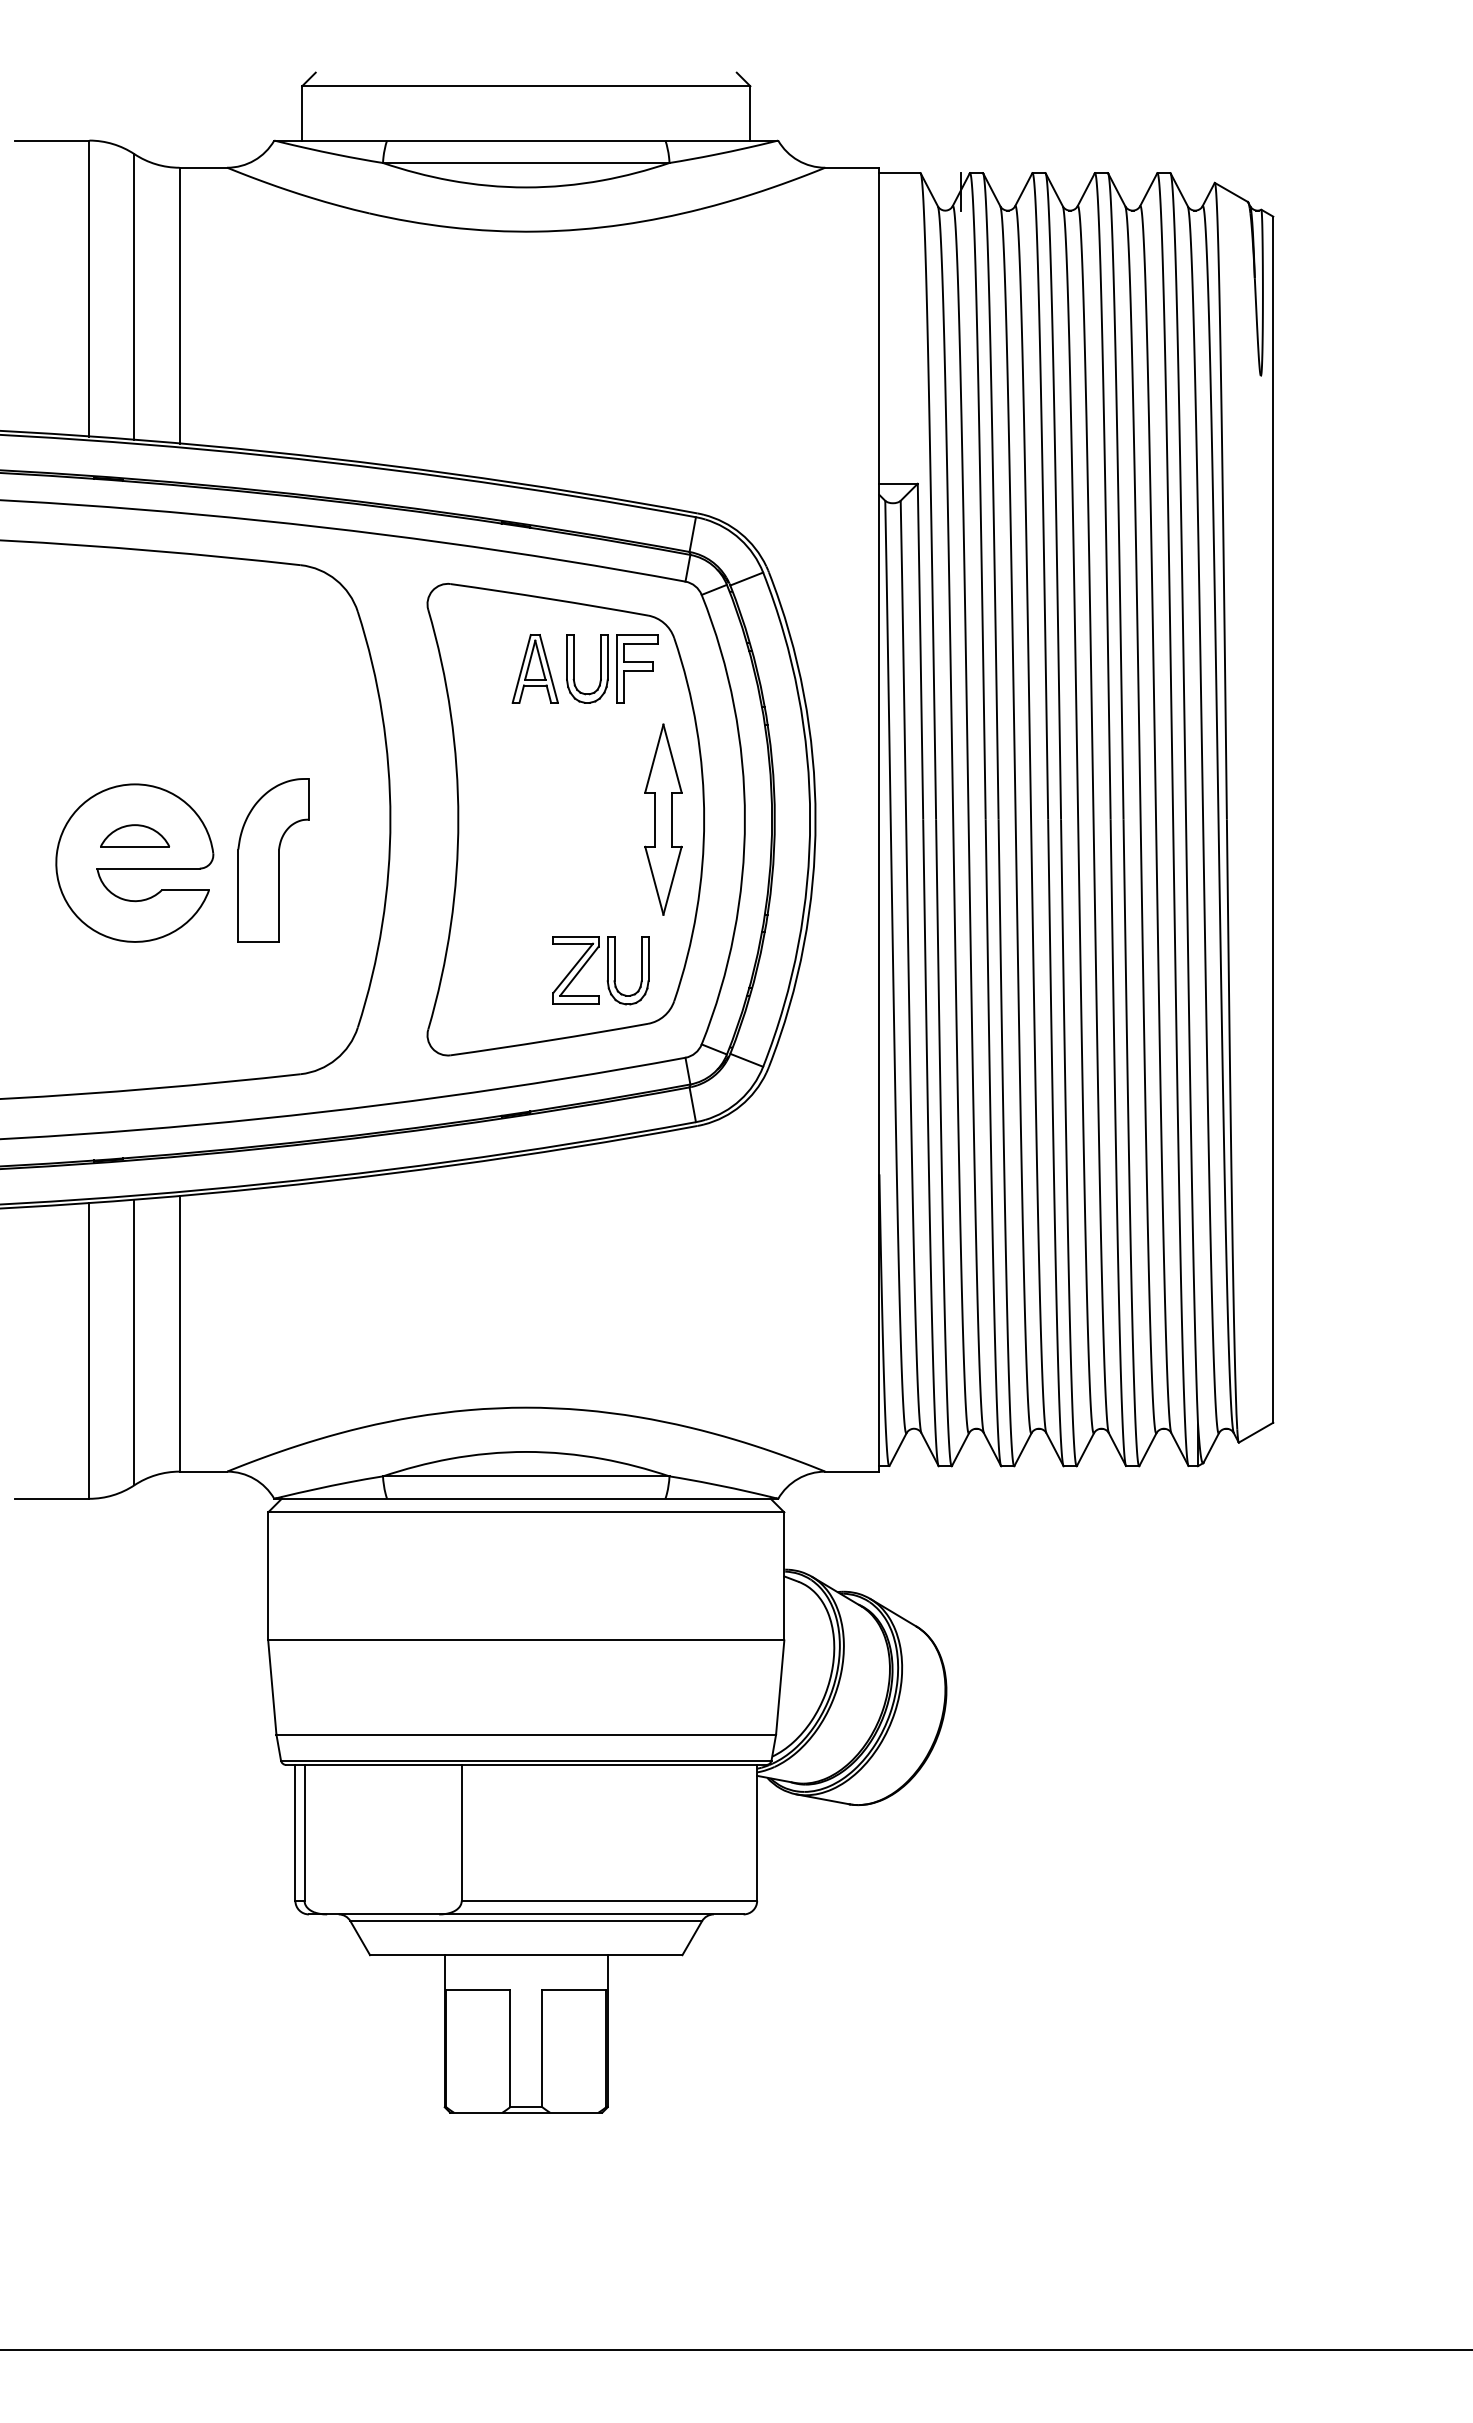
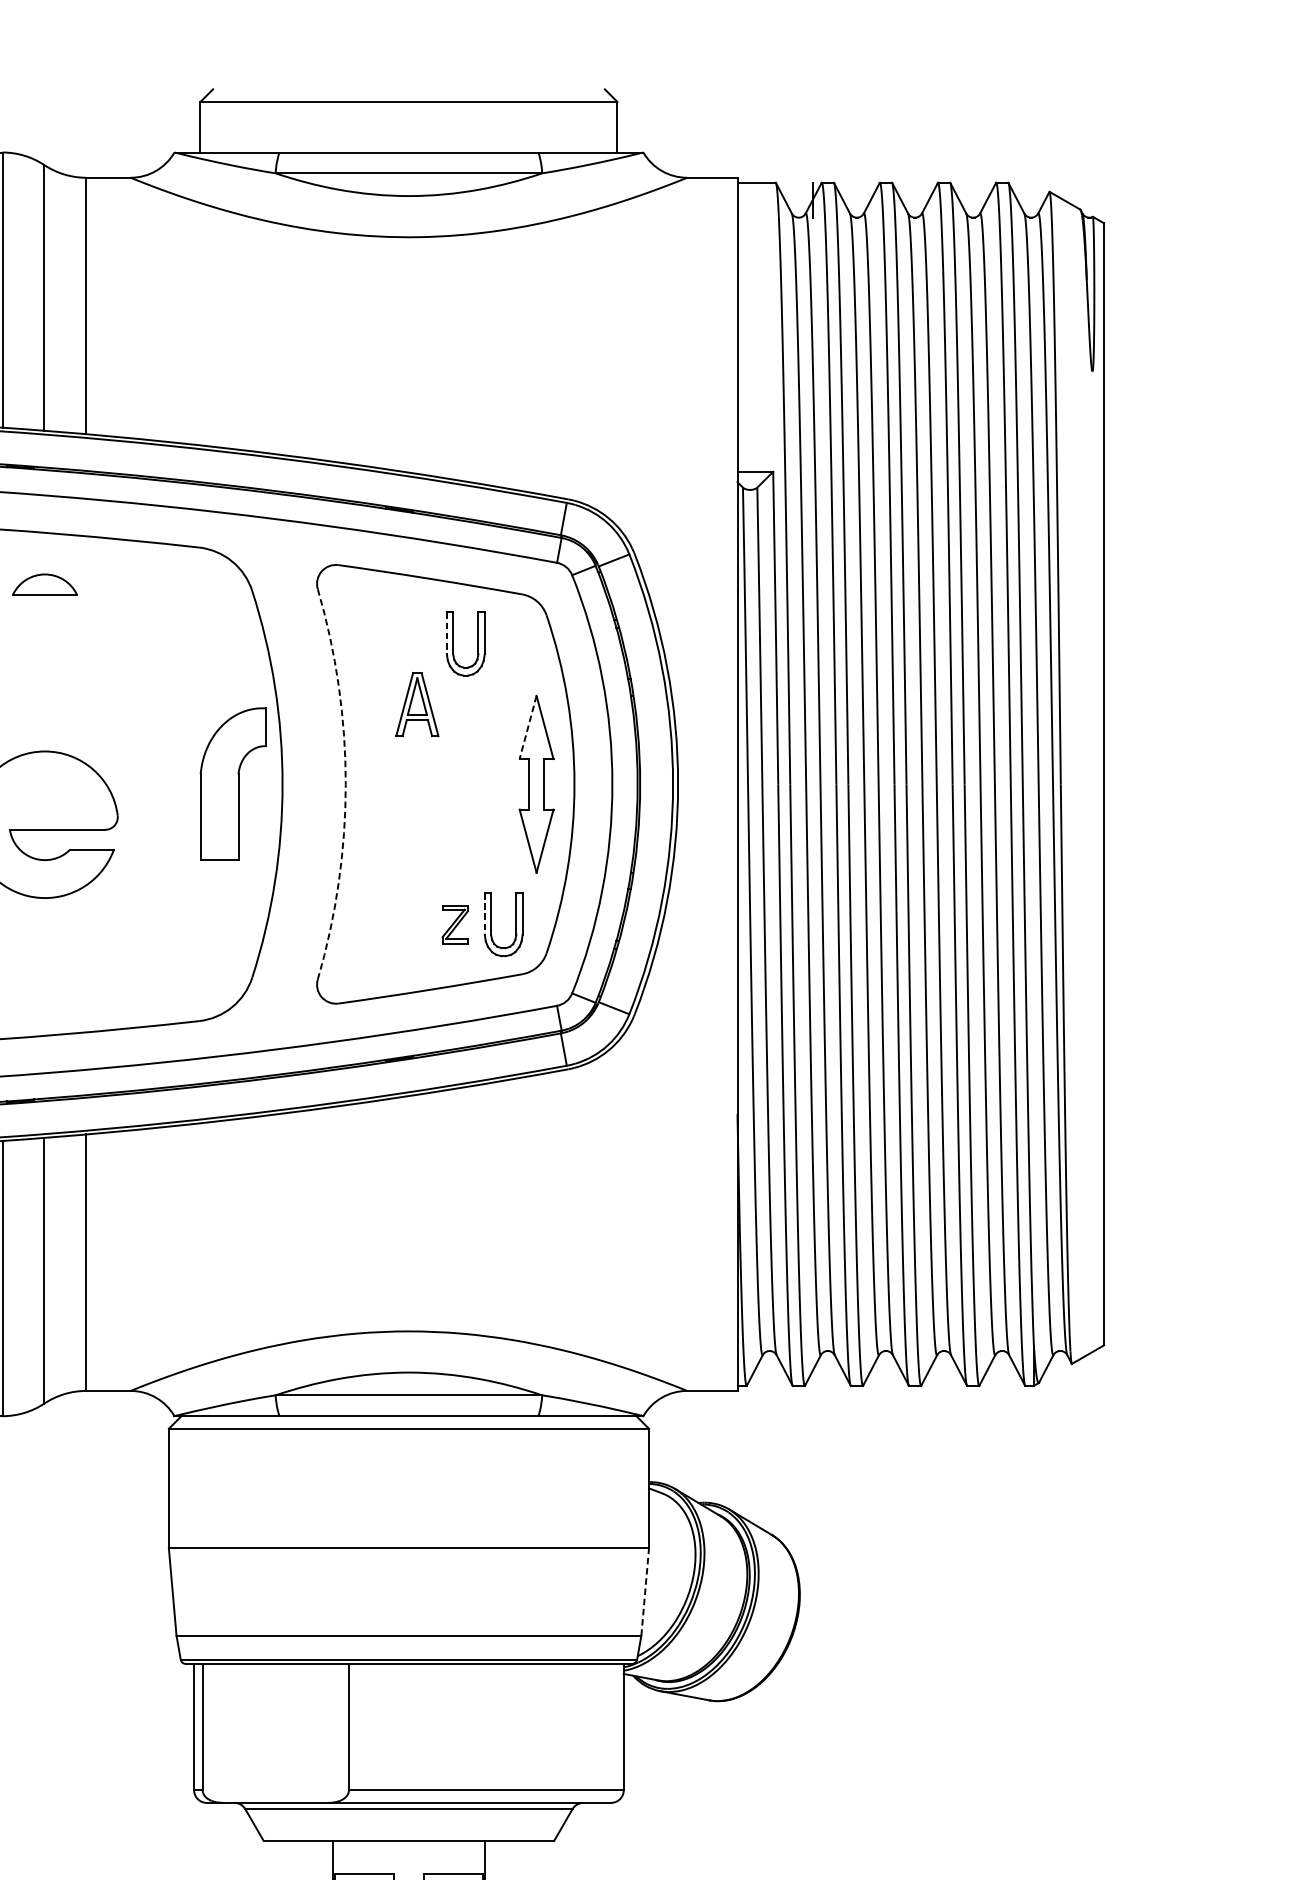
line: (567, 657) -> (447, 633), solid -> dashed
part: (534, 668) -> (416, 704), moved
part: (637, 668) -> (512, 643), removed
line: (654, 759) -> (528, 728), solid -> dashed
arc: (458, 819) -> (345, 784), solid -> dashed
part: (135, 835) -> (45, 584), moved
part: (273, 860) -> (233, 784), moved
line: (607, 959) -> (484, 914), solid -> dashed
part: (575, 970) -> (454, 924), size x0.6
line: (780, 1687) -> (645, 1591), solid -> dashed

